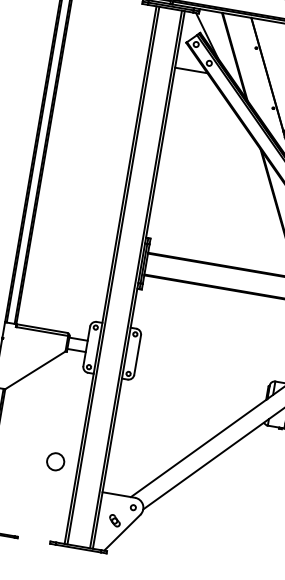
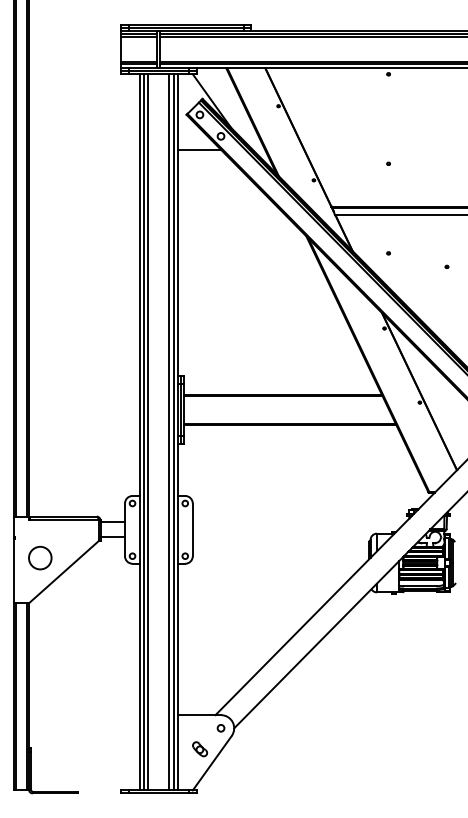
line: (116, 276) -> (148, 432), added
line: (132, 279) -> (169, 432), added
circle: (55, 461) -> (40, 557), moved

